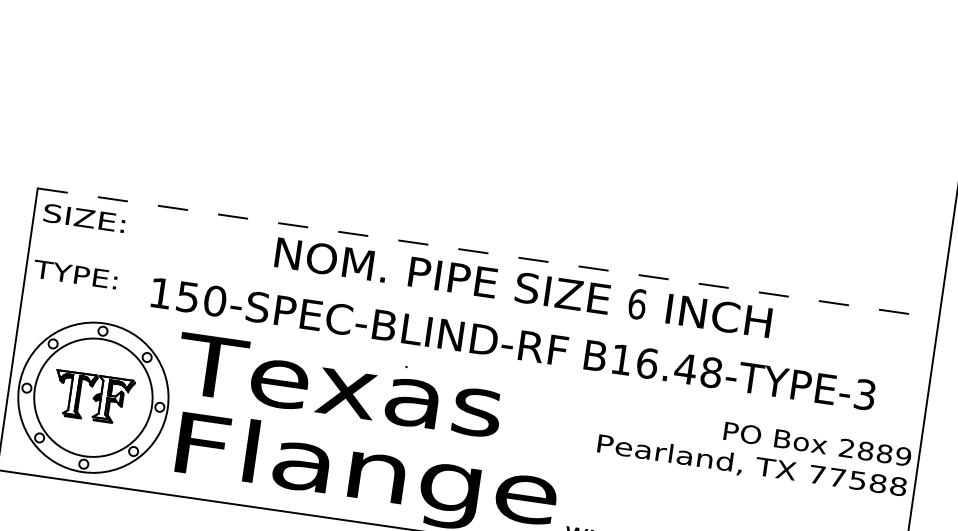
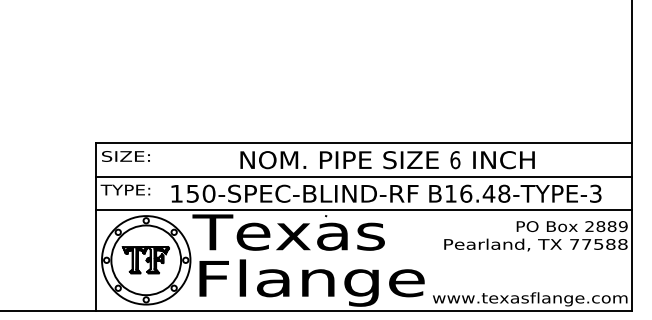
line: (488, 254) -> (364, 143), dashed -> solid
line: (480, 309) -> (364, 176), added
line: (472, 366) -> (364, 210), added

